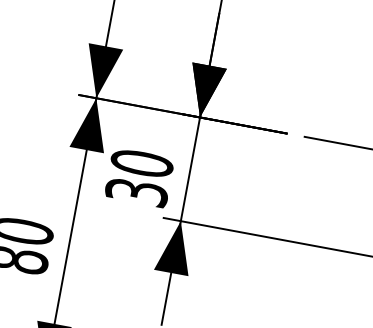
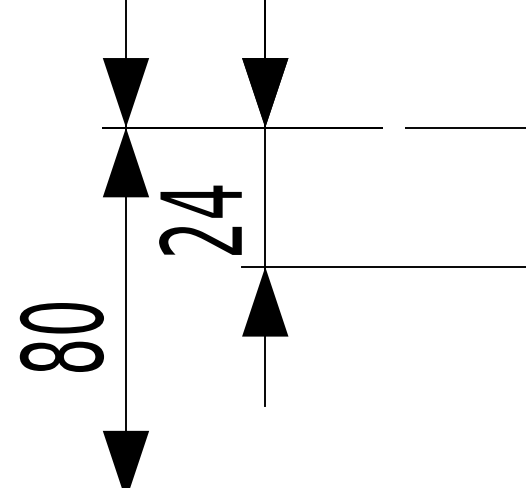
text: (139, 177) -> (201, 219), 30 -> 24

